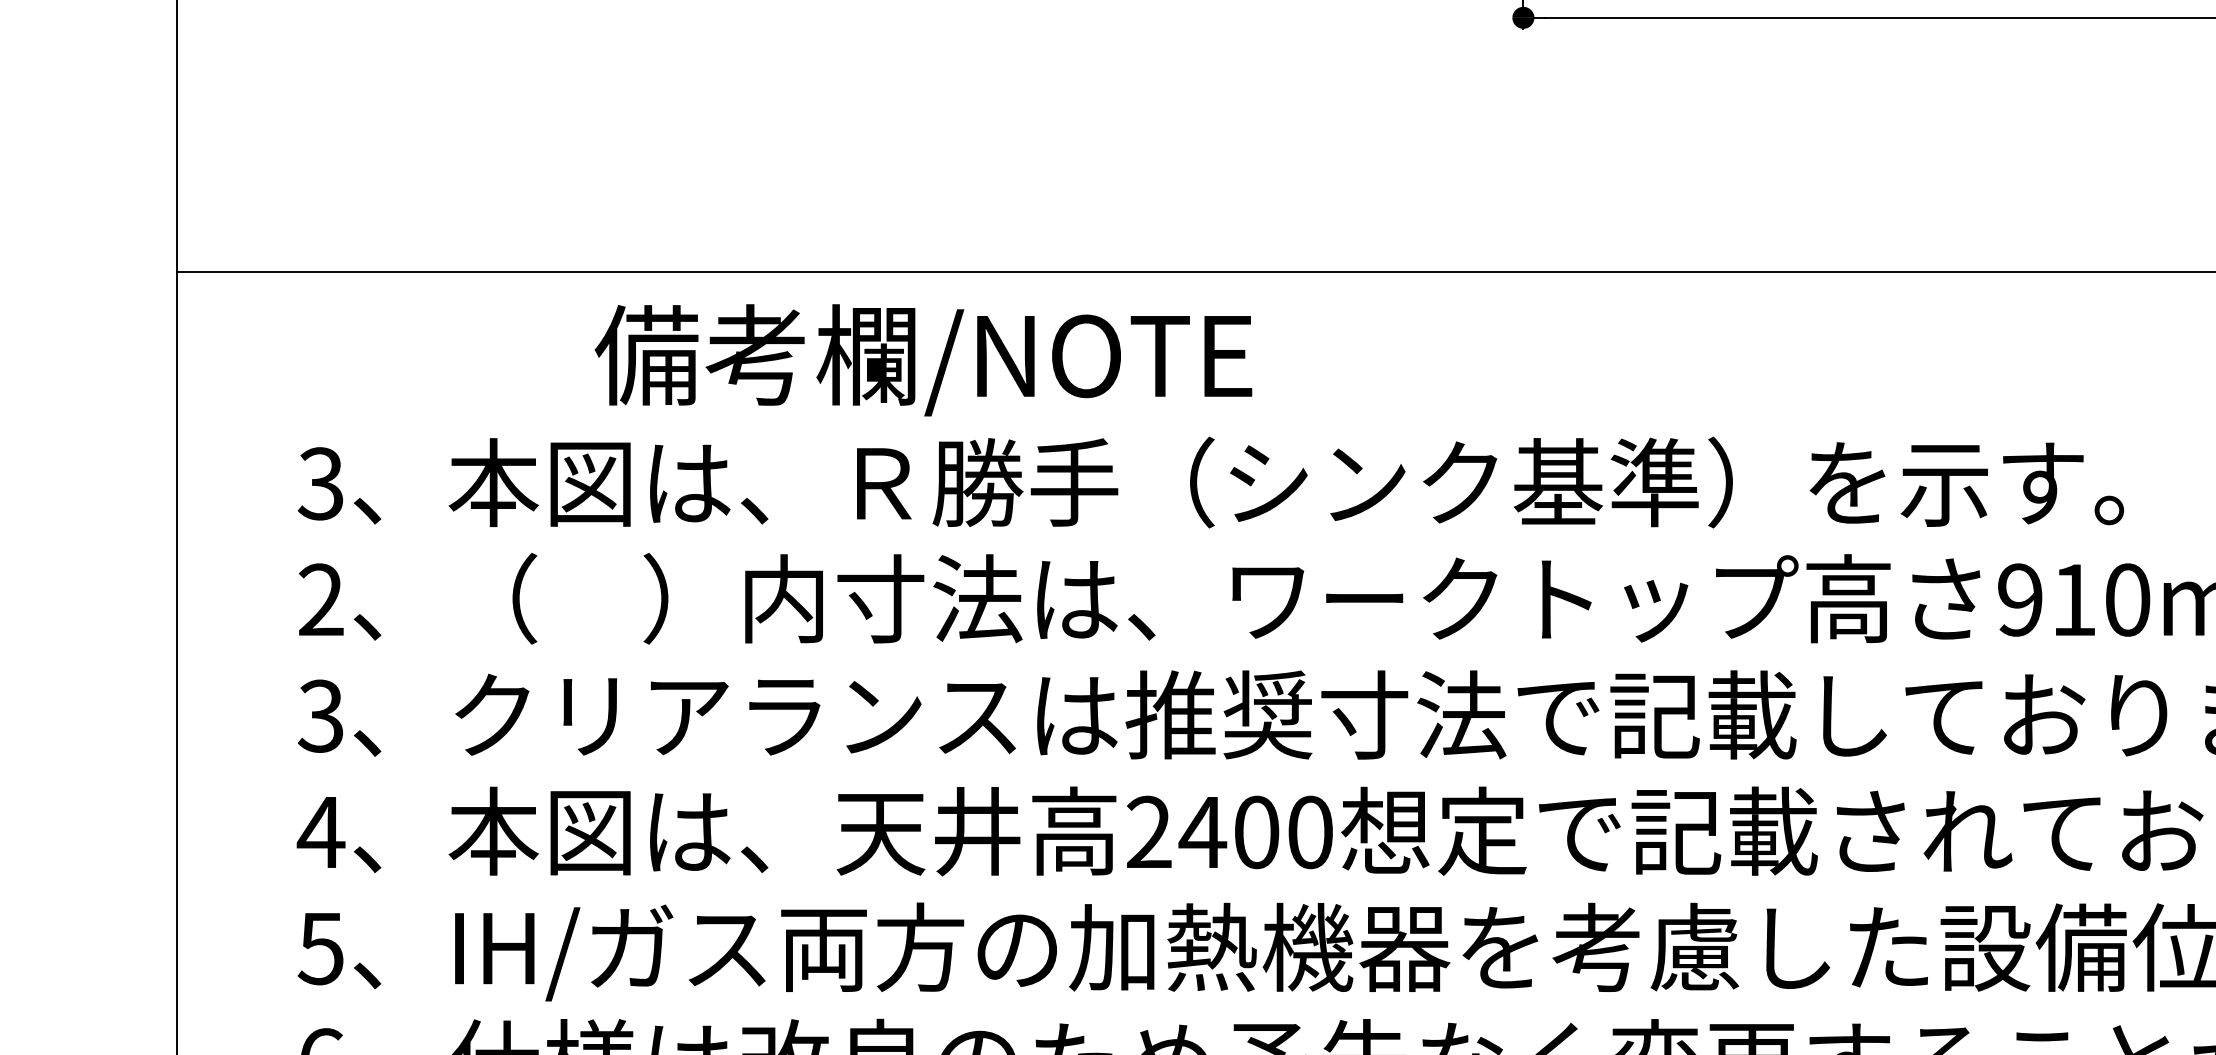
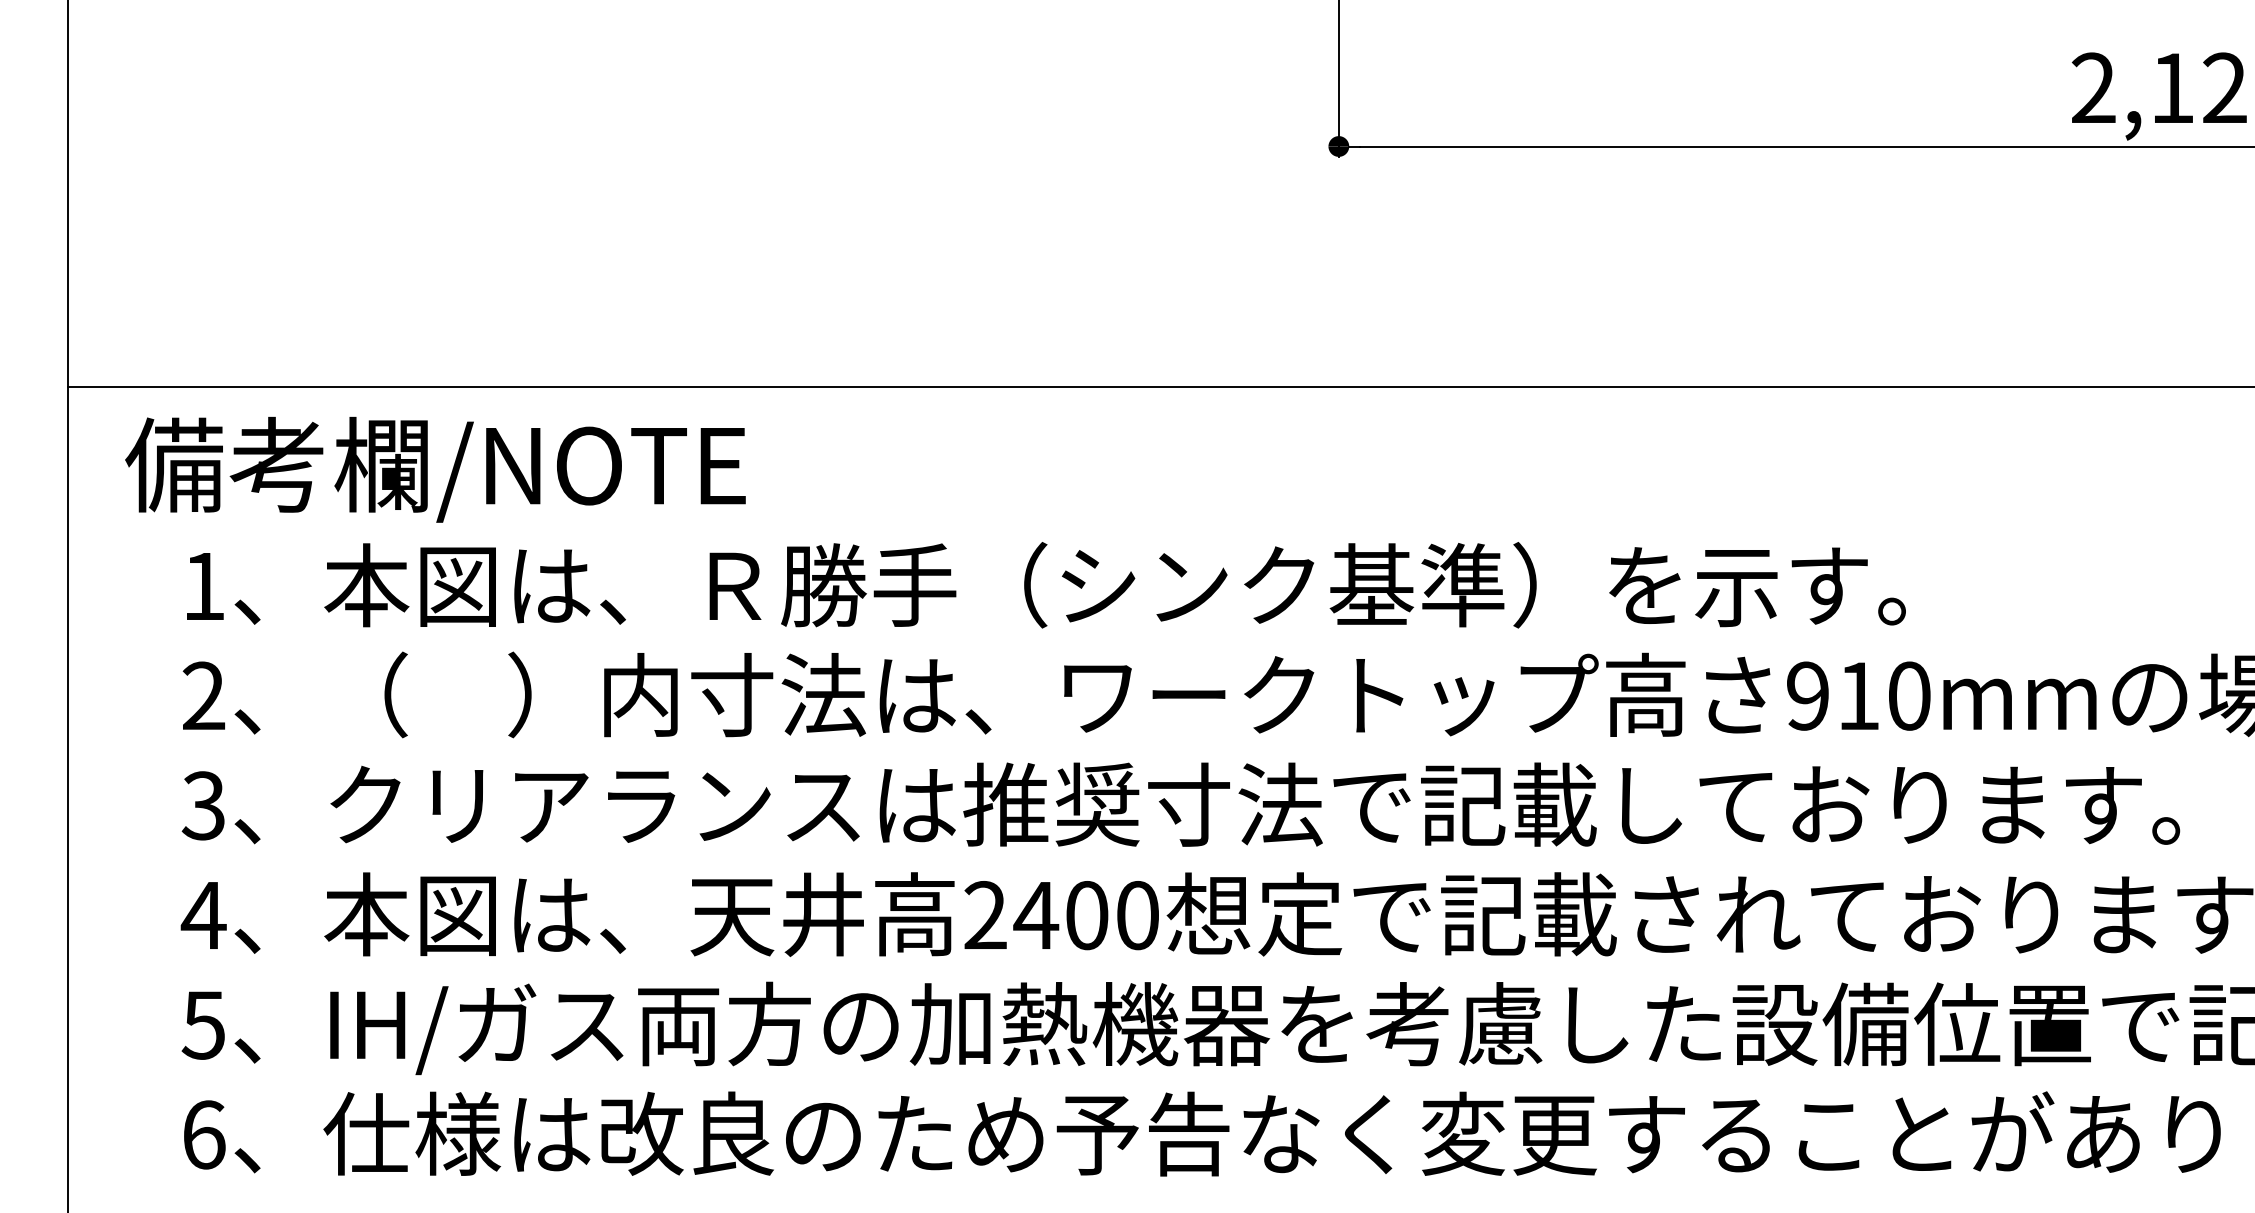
text: (923, 359) -> (435, 469), moved
text: (319, 483) -> (202, 586), 3 -> 1

